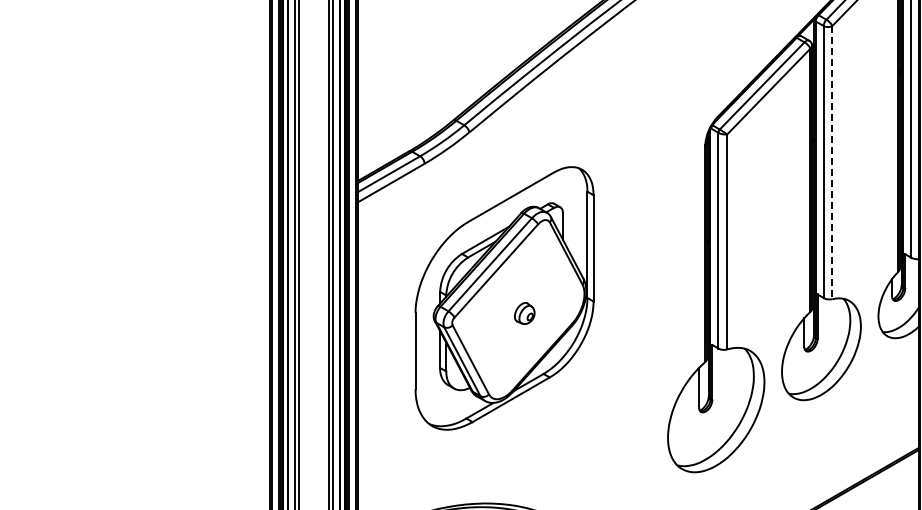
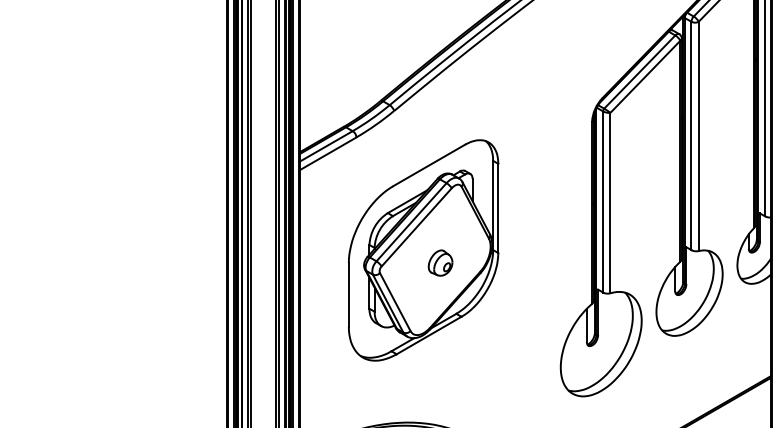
line: (832, 162) -> (698, 136), dashed -> solid
part: (524, 313) -> (440, 263), size x1.43

